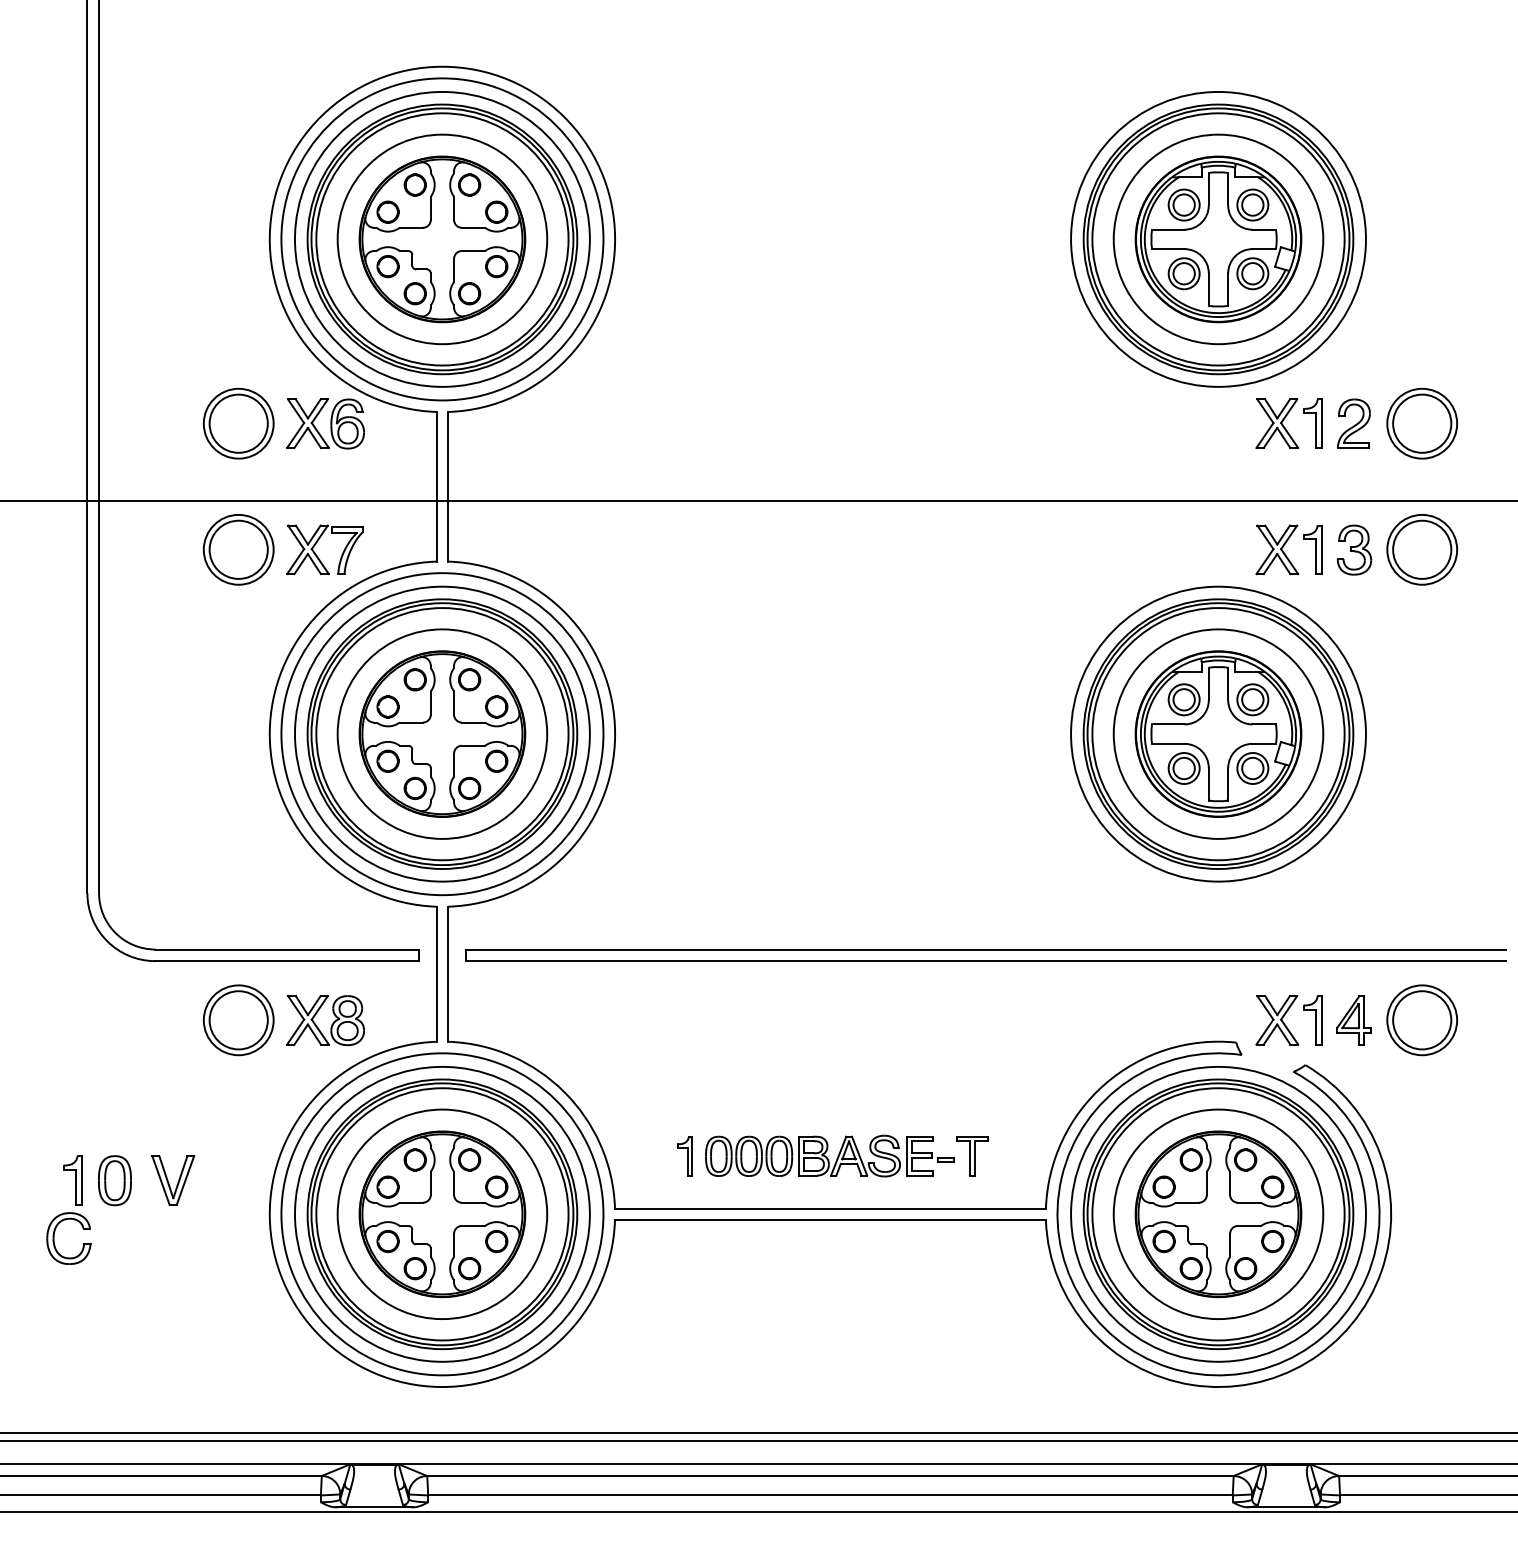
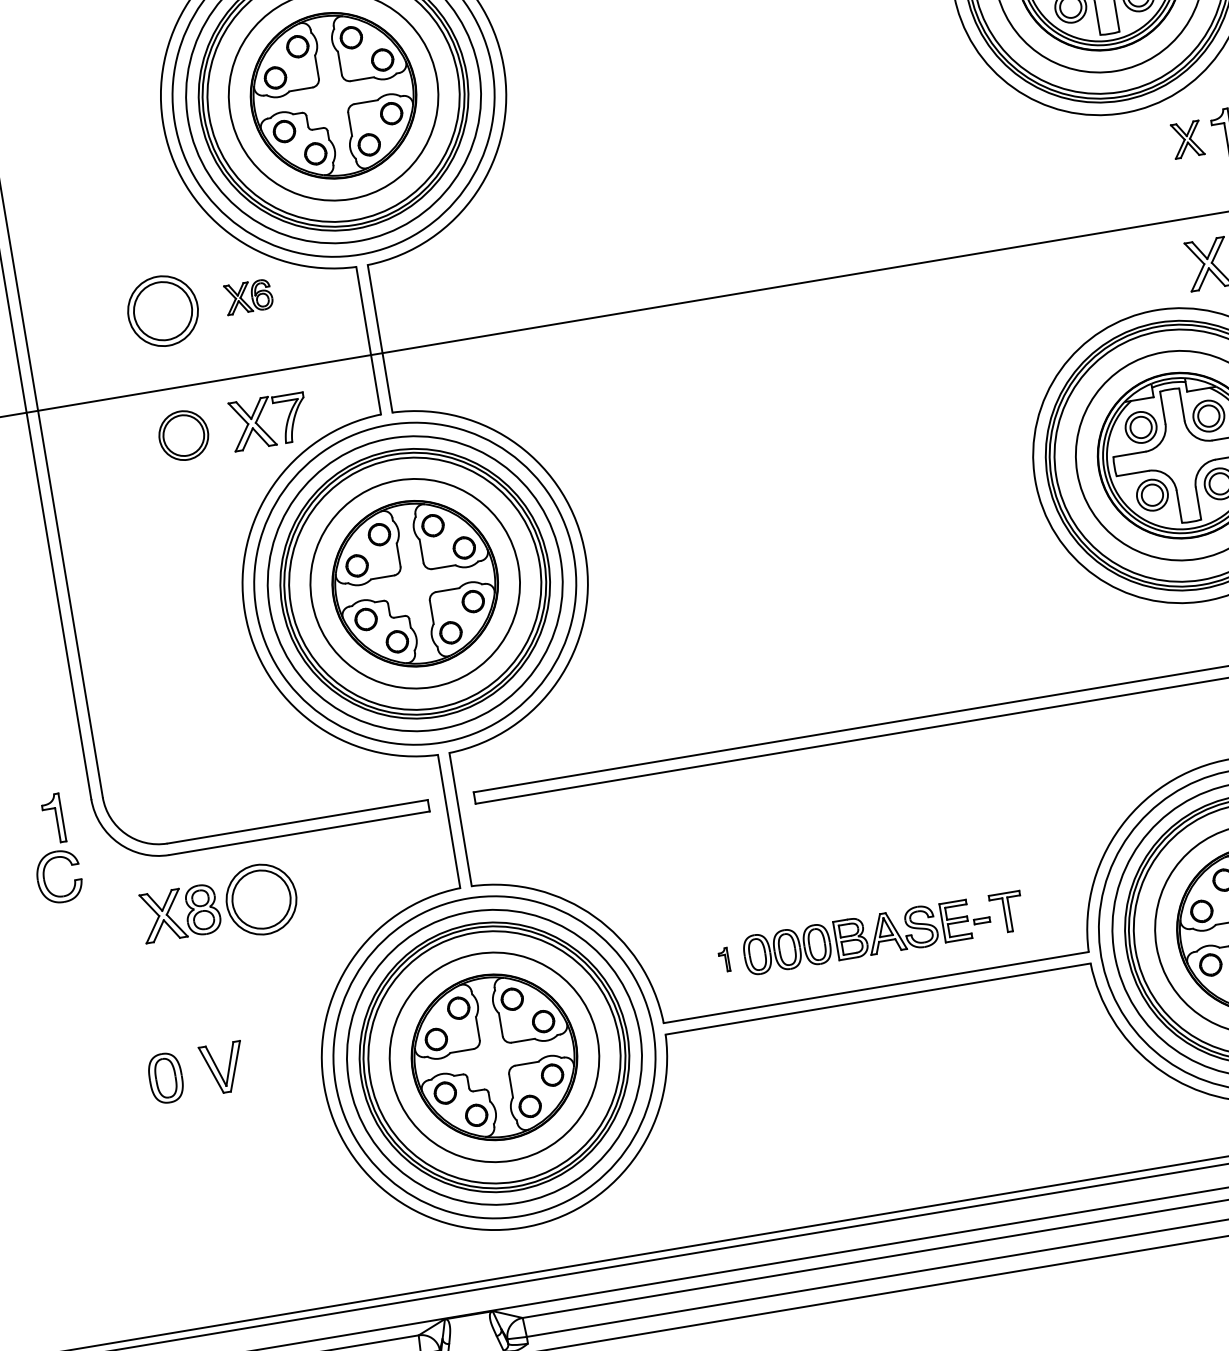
part: (325, 423) -> (248, 296), size x0.6
part: (1277, 423) -> (1187, 139), size x0.7
part: (238, 549) -> (183, 435), size x0.7
part: (331, 1024) -> (187, 916), moved
part: (684, 1156) -> (723, 960), size x0.6
part: (68, 1209) -> (54, 848), moved

